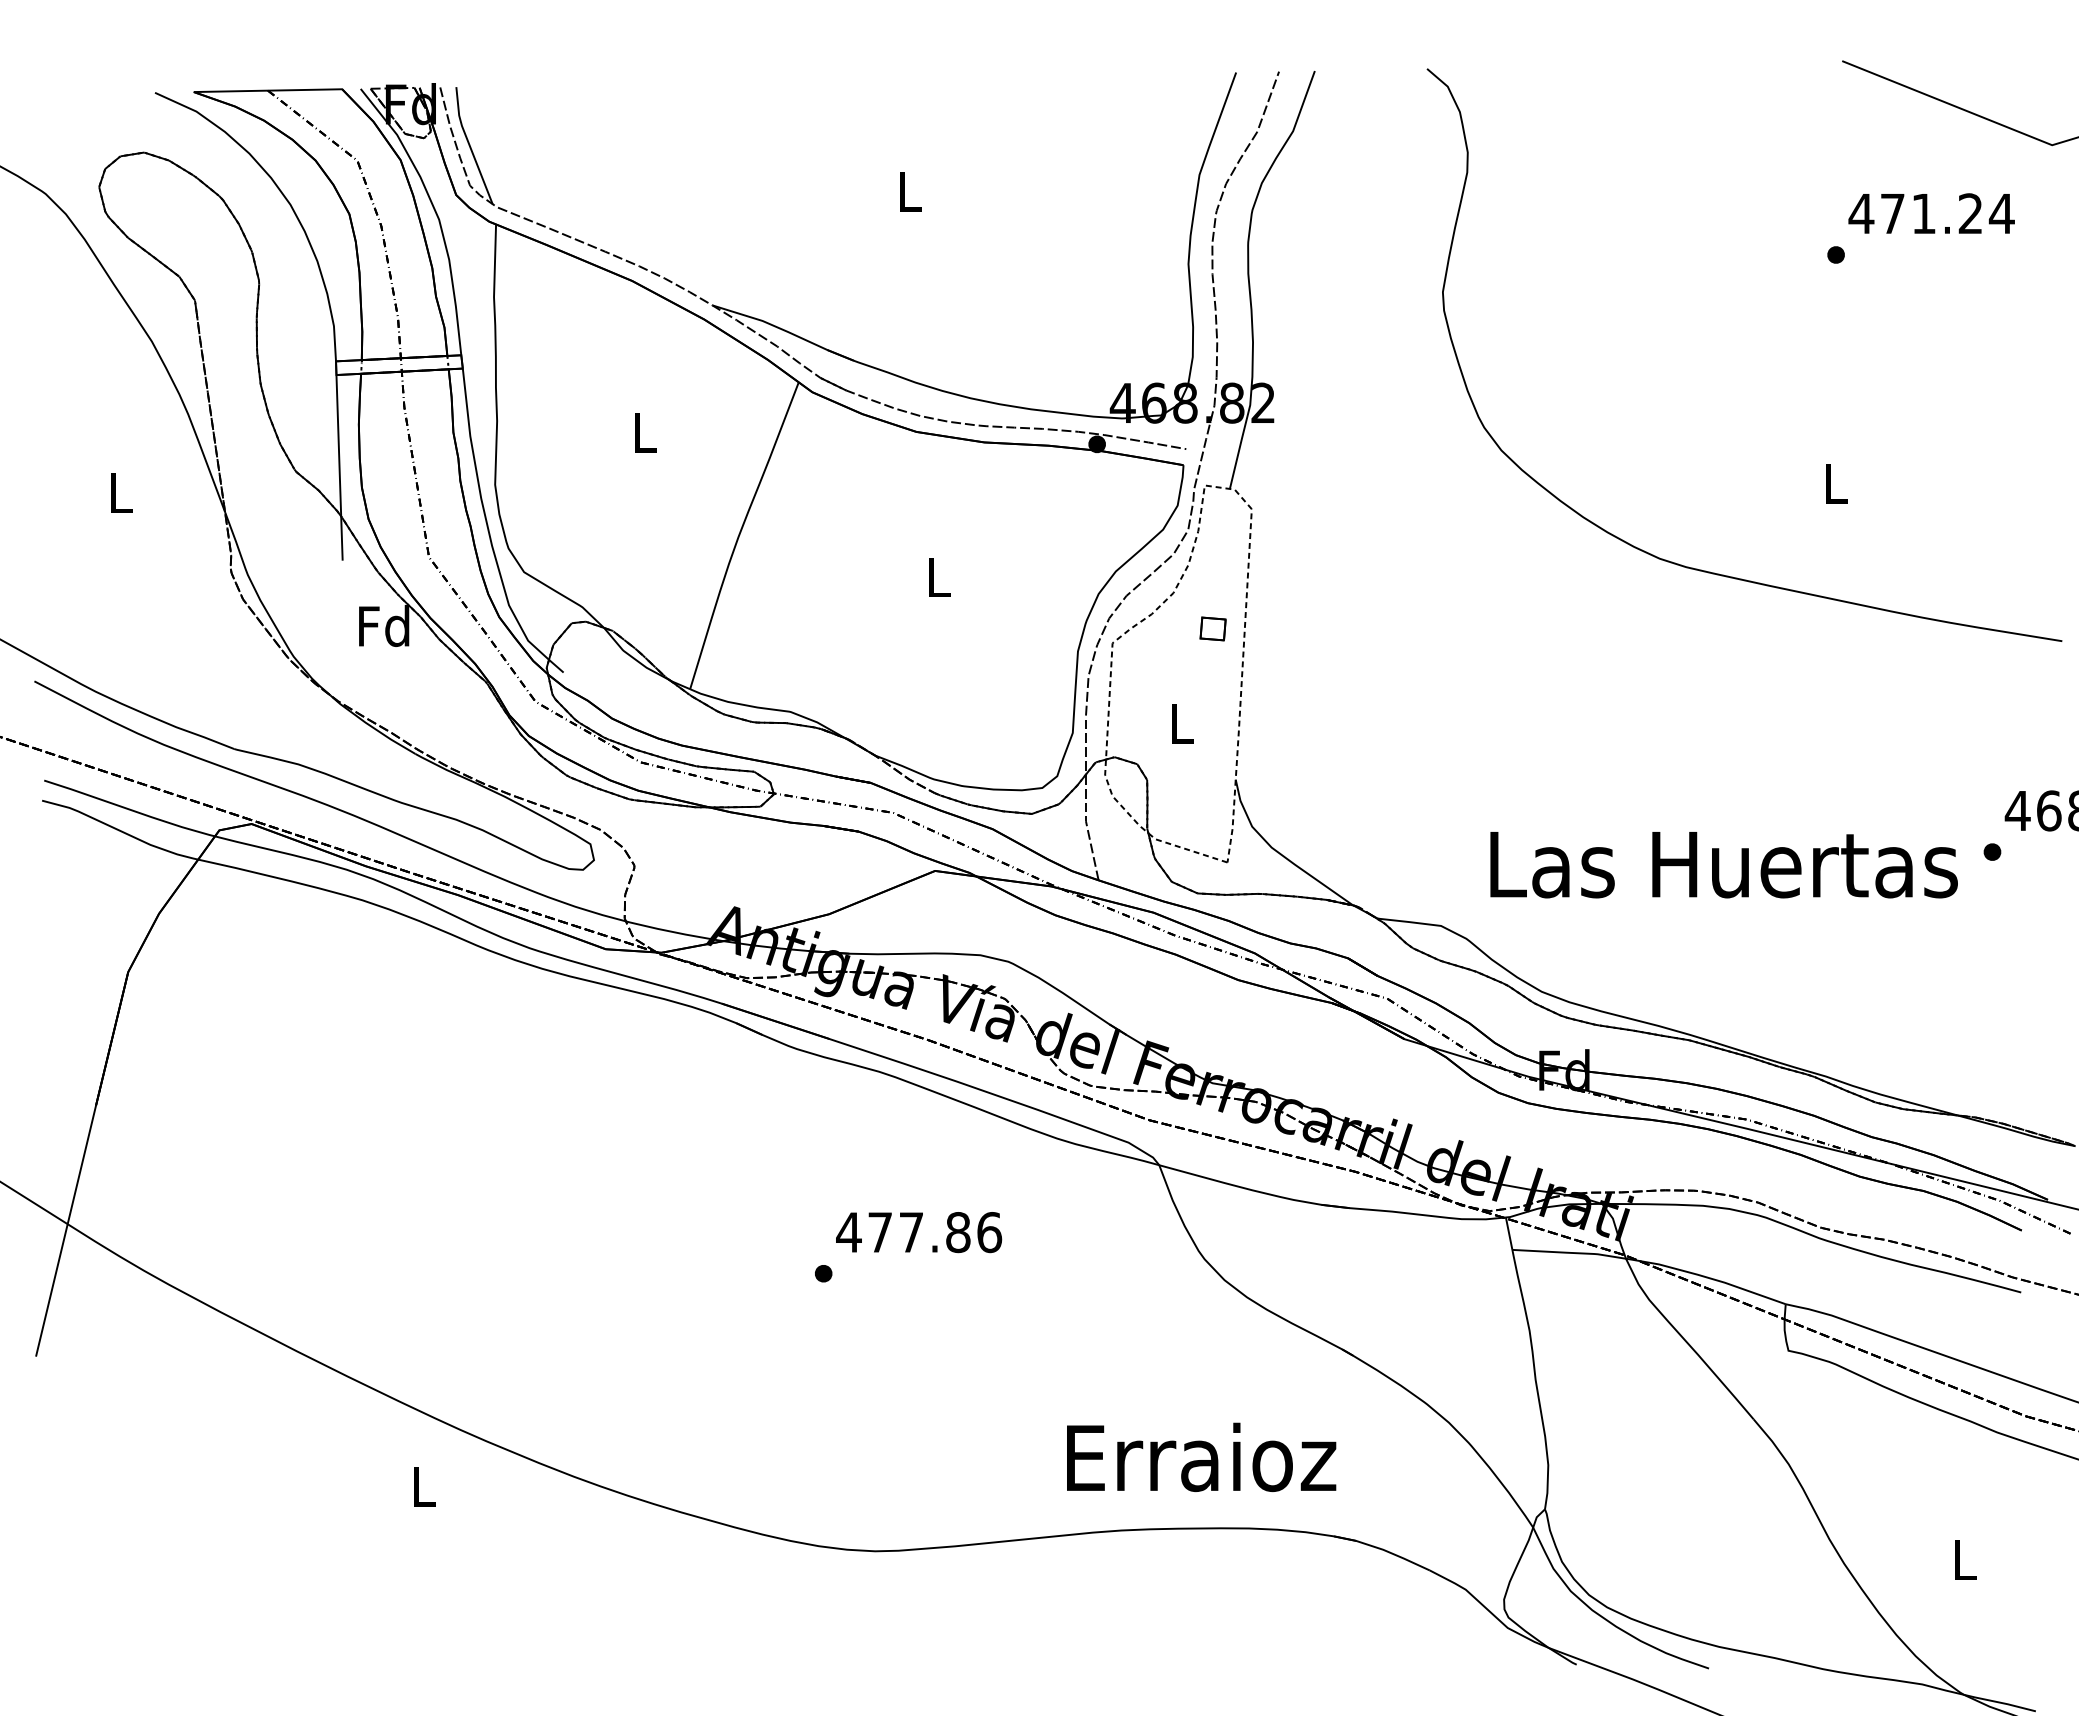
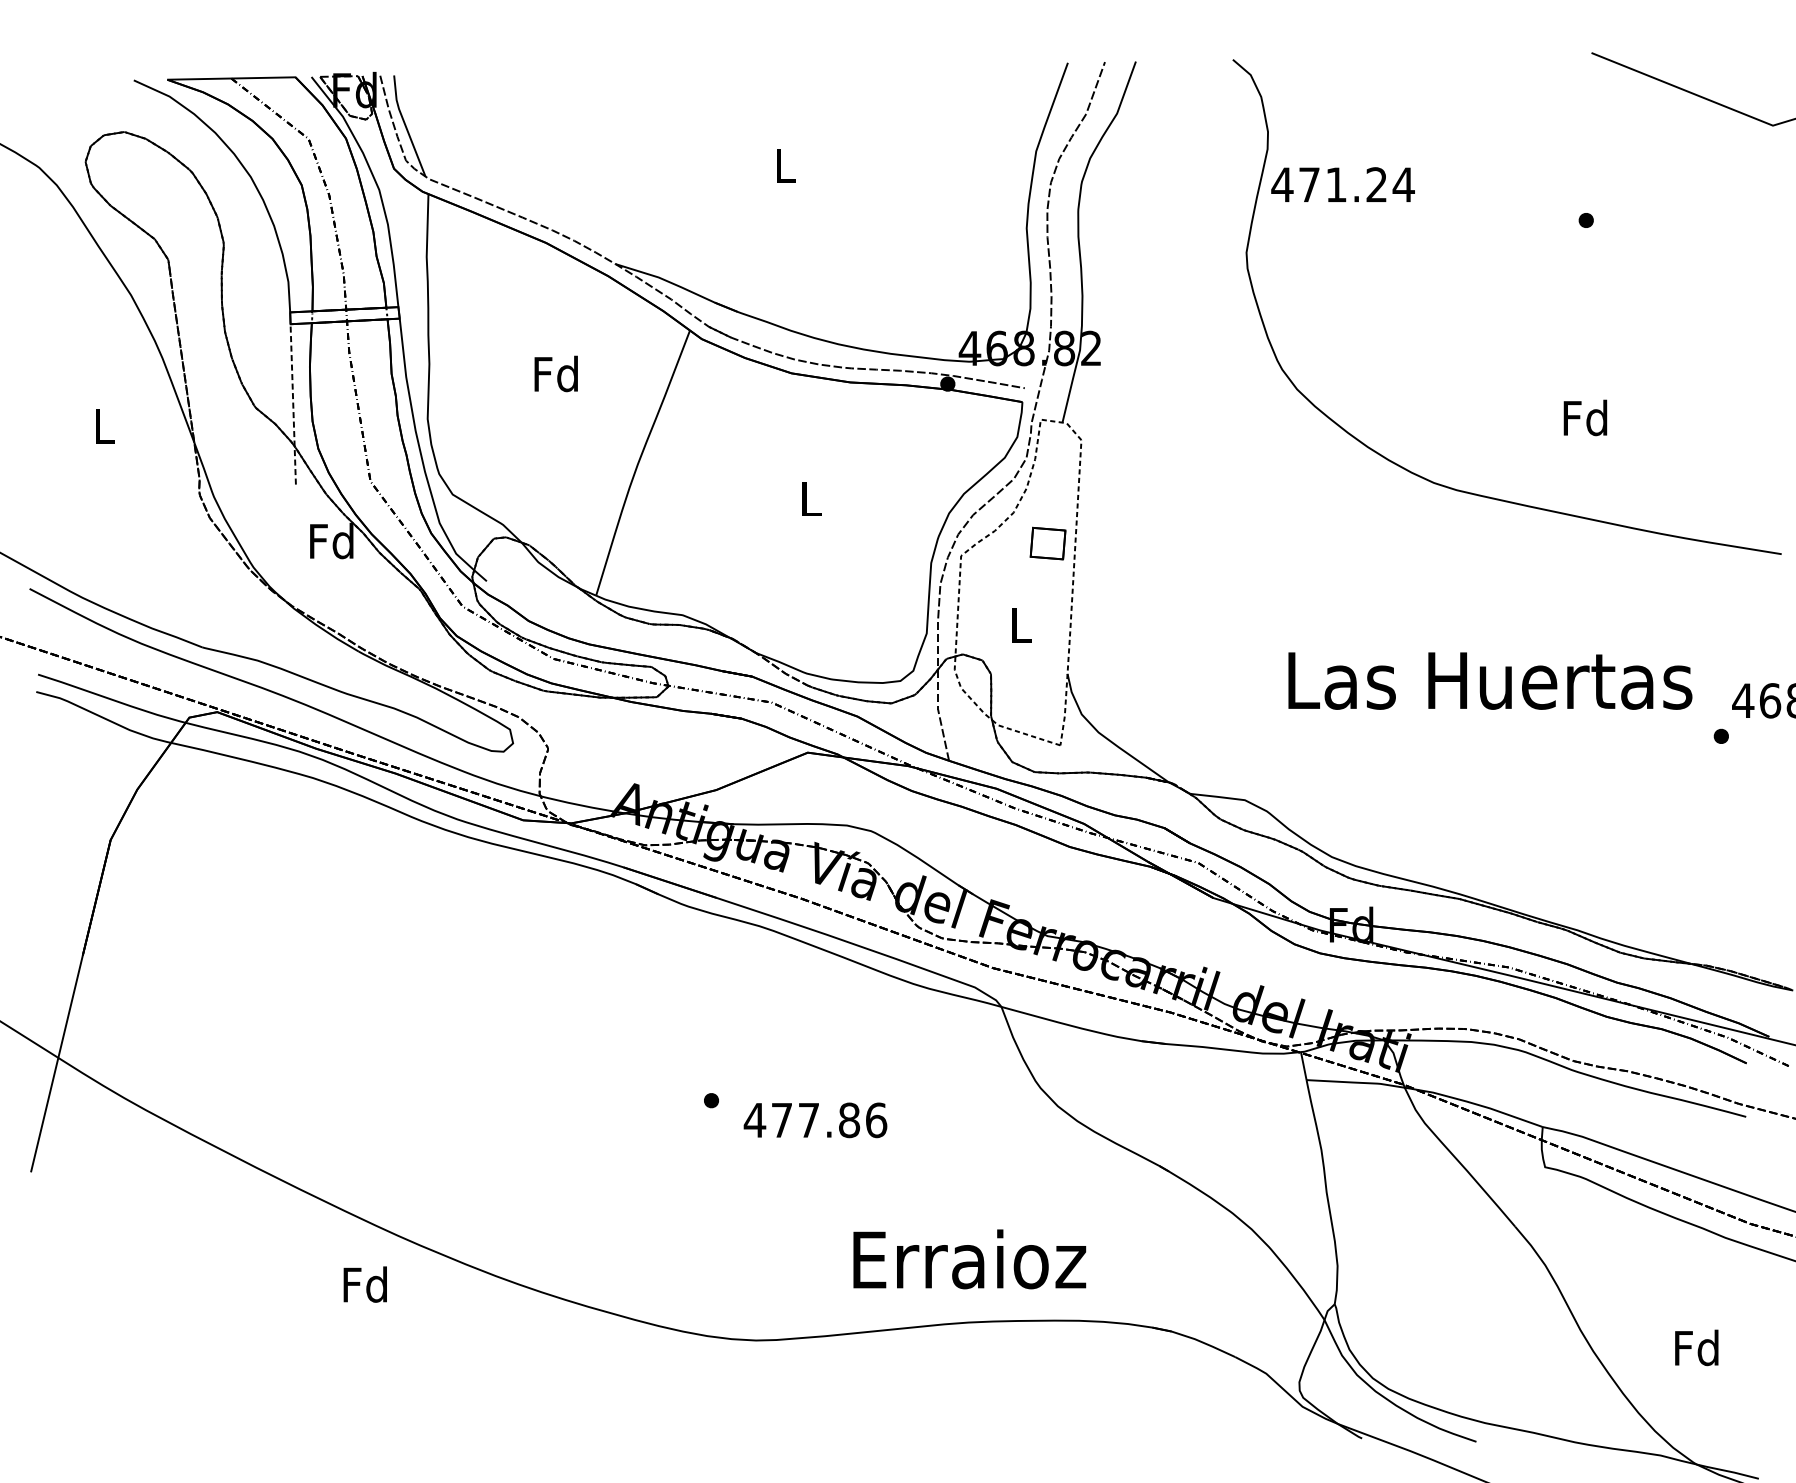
text: (1931, 213) -> (1342, 184), moved
text: (643, 432) -> (555, 373), L -> Fd
line: (339, 467) -> (293, 404), solid -> dashed
text: (1835, 483) -> (1585, 417), L -> Fd
part: (1212, 628) -> (1047, 543), size x1.6
text: (1723, 865) -> (1489, 681), moved
text: (919, 1232) -> (815, 1120), moved
text: (1201, 1456) -> (969, 1258), moved
text: (423, 1486) -> (365, 1284), L -> Fd
text: (1964, 1559) -> (1697, 1347), L -> Fd

